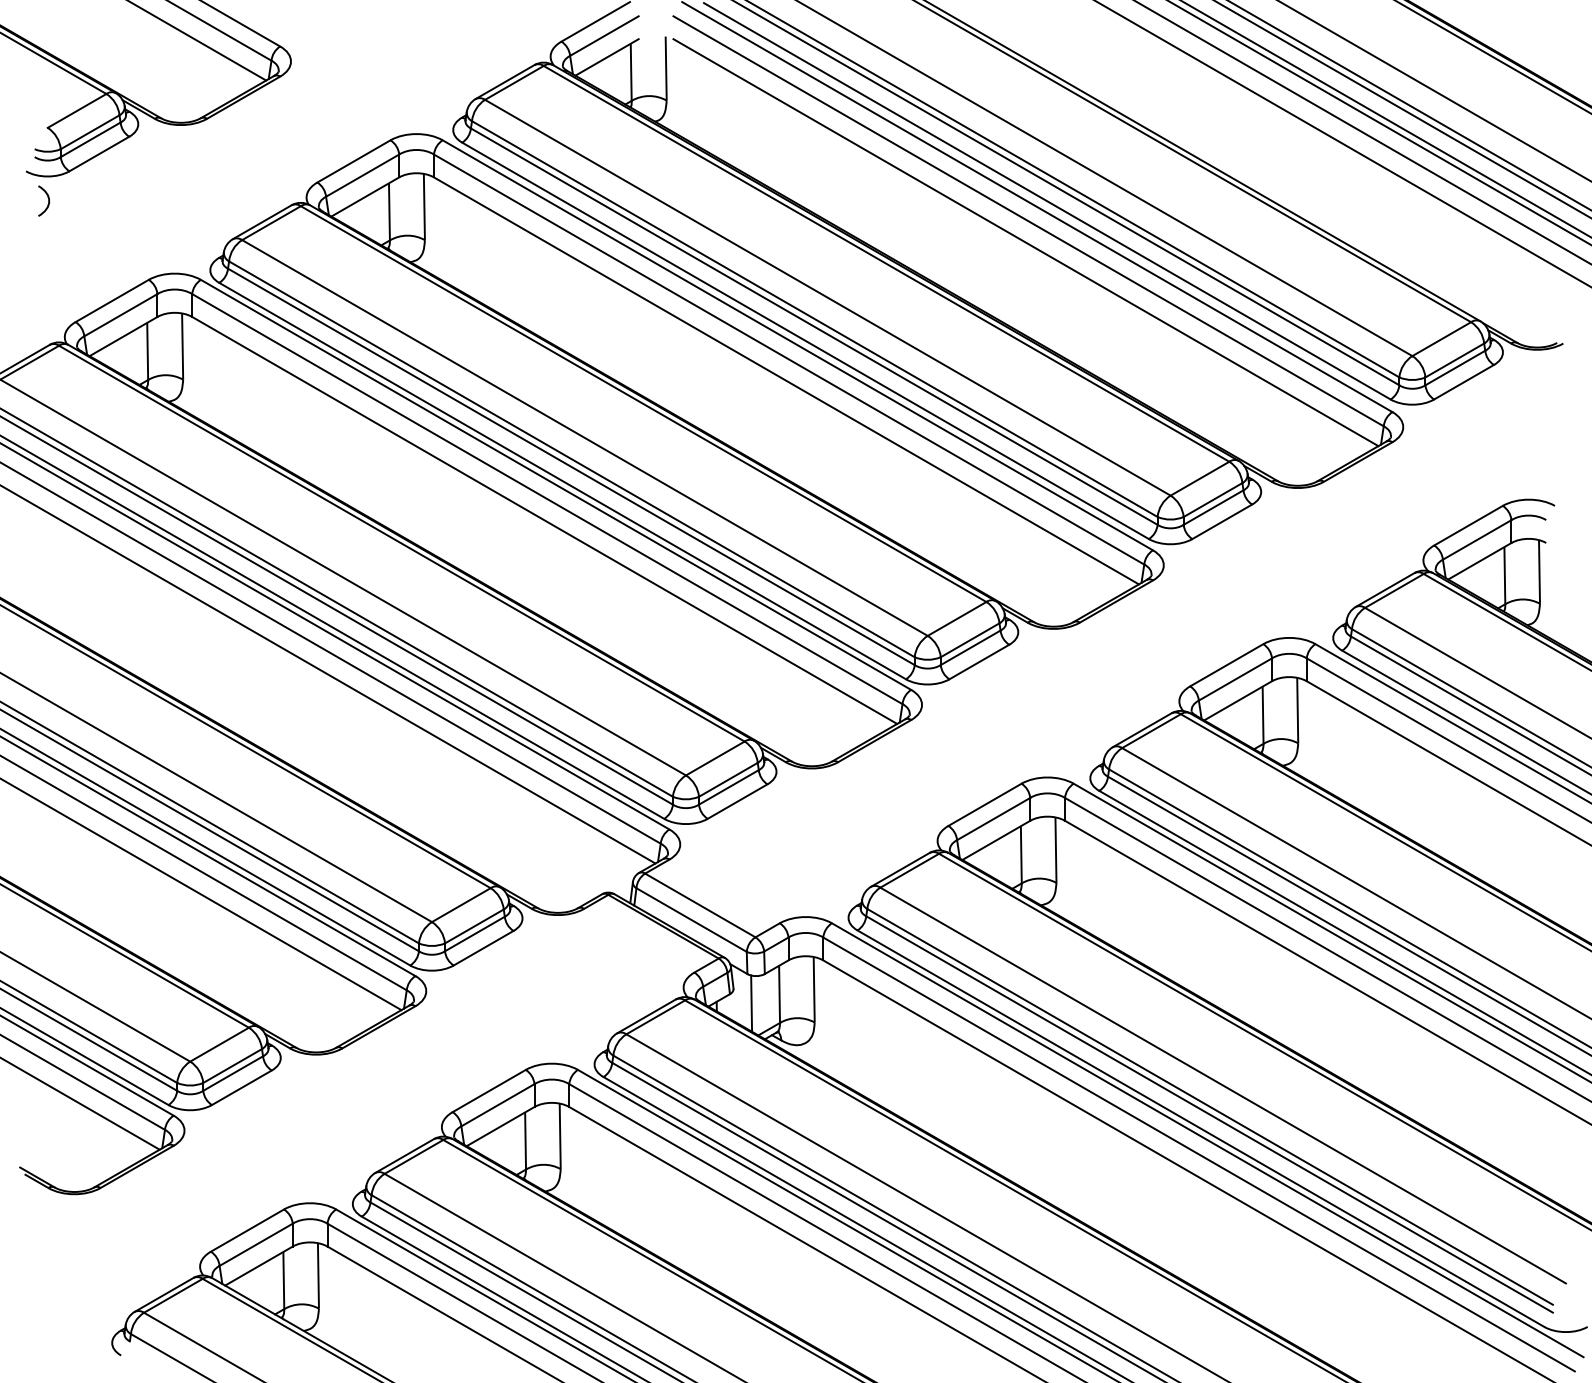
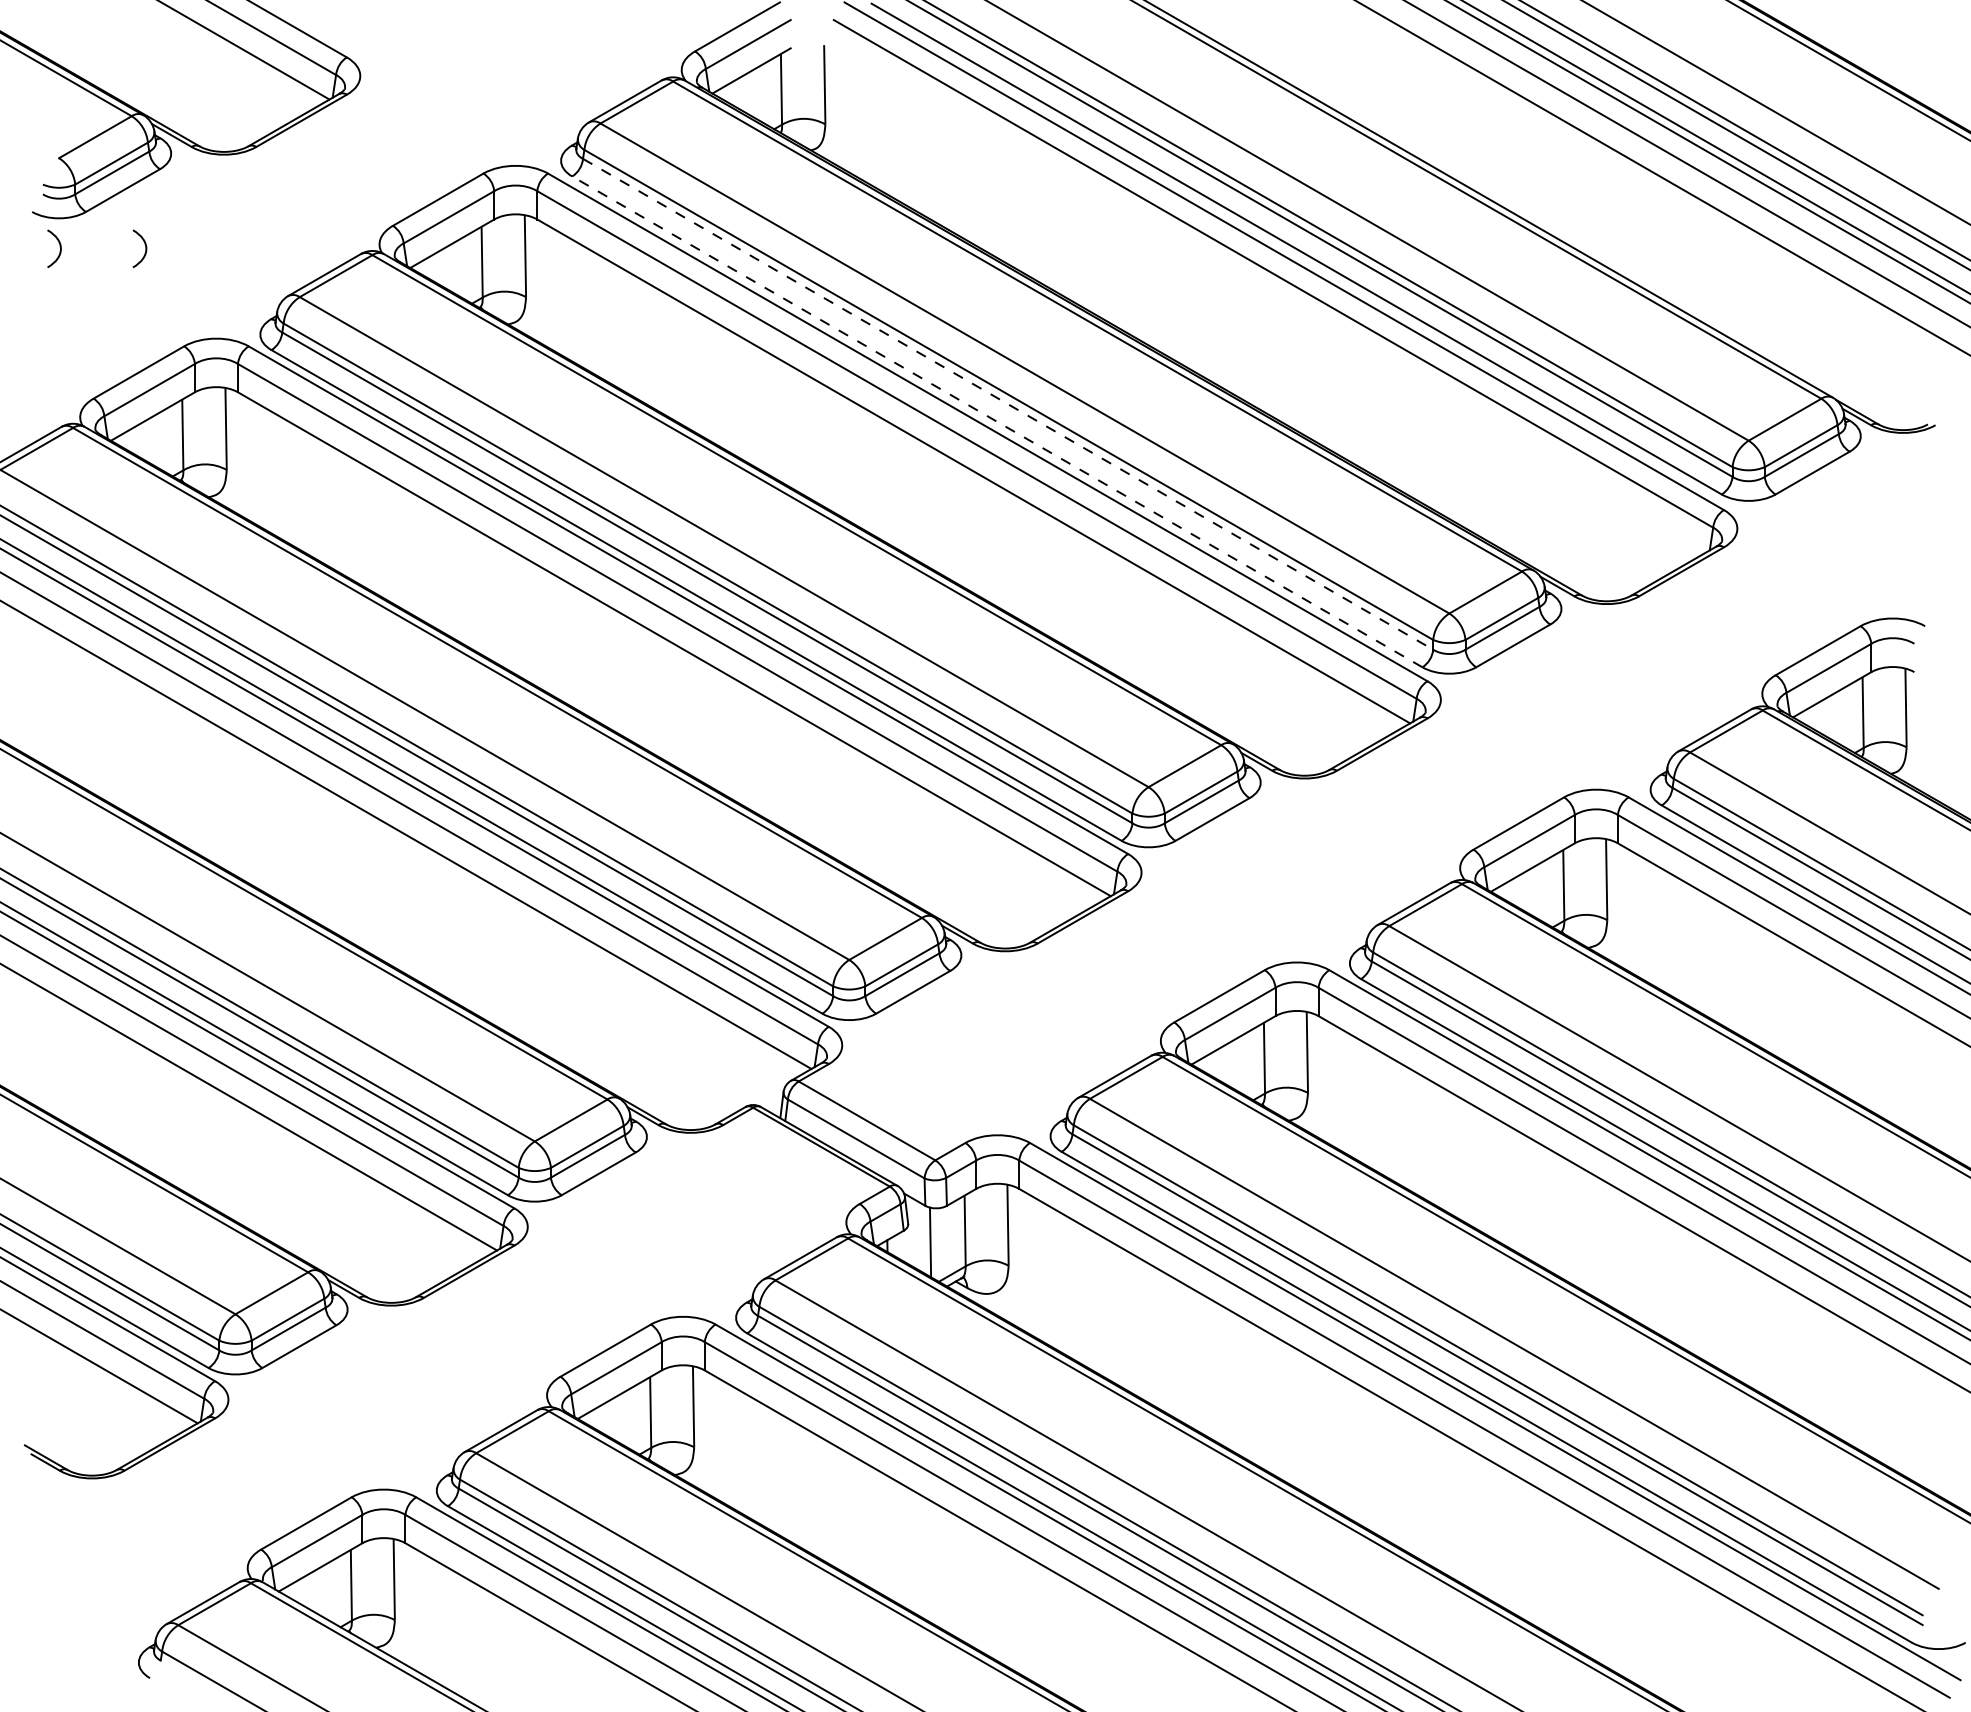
curve: (116, 197) -> (144, 244), added
line: (1025, 242) -> (1269, 300), removed
line: (814, 326) -> (1008, 404), solid -> dashed
line: (805, 340) -> (997, 421), solid -> dashed

